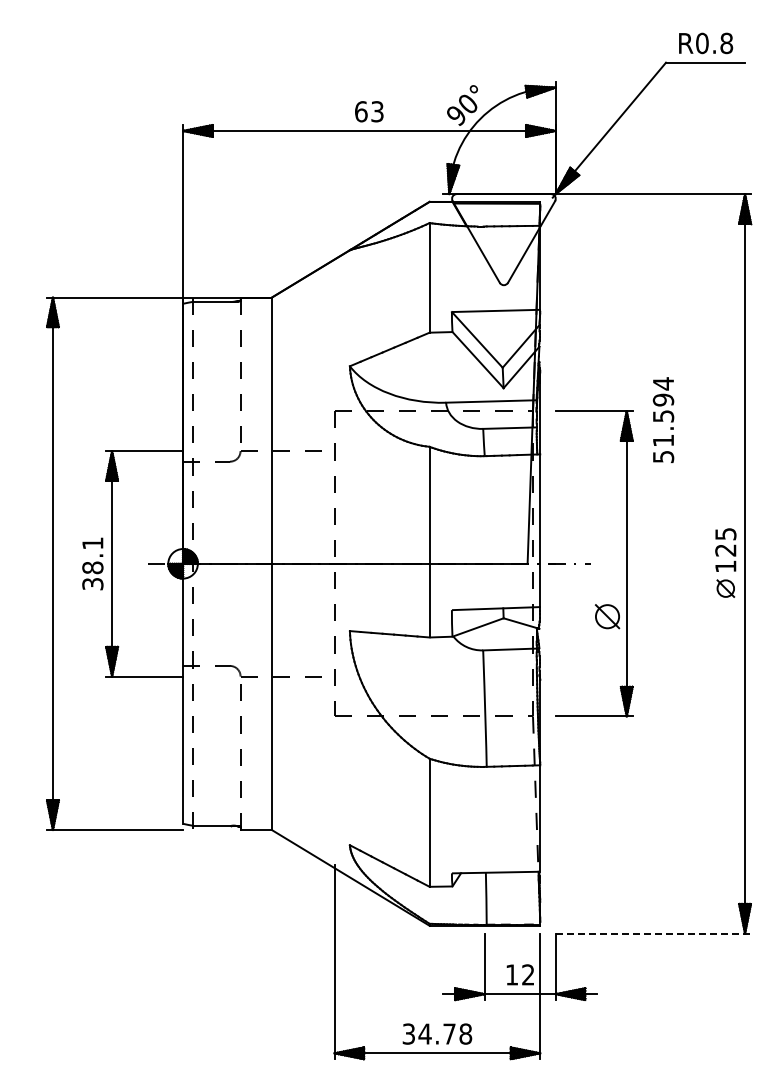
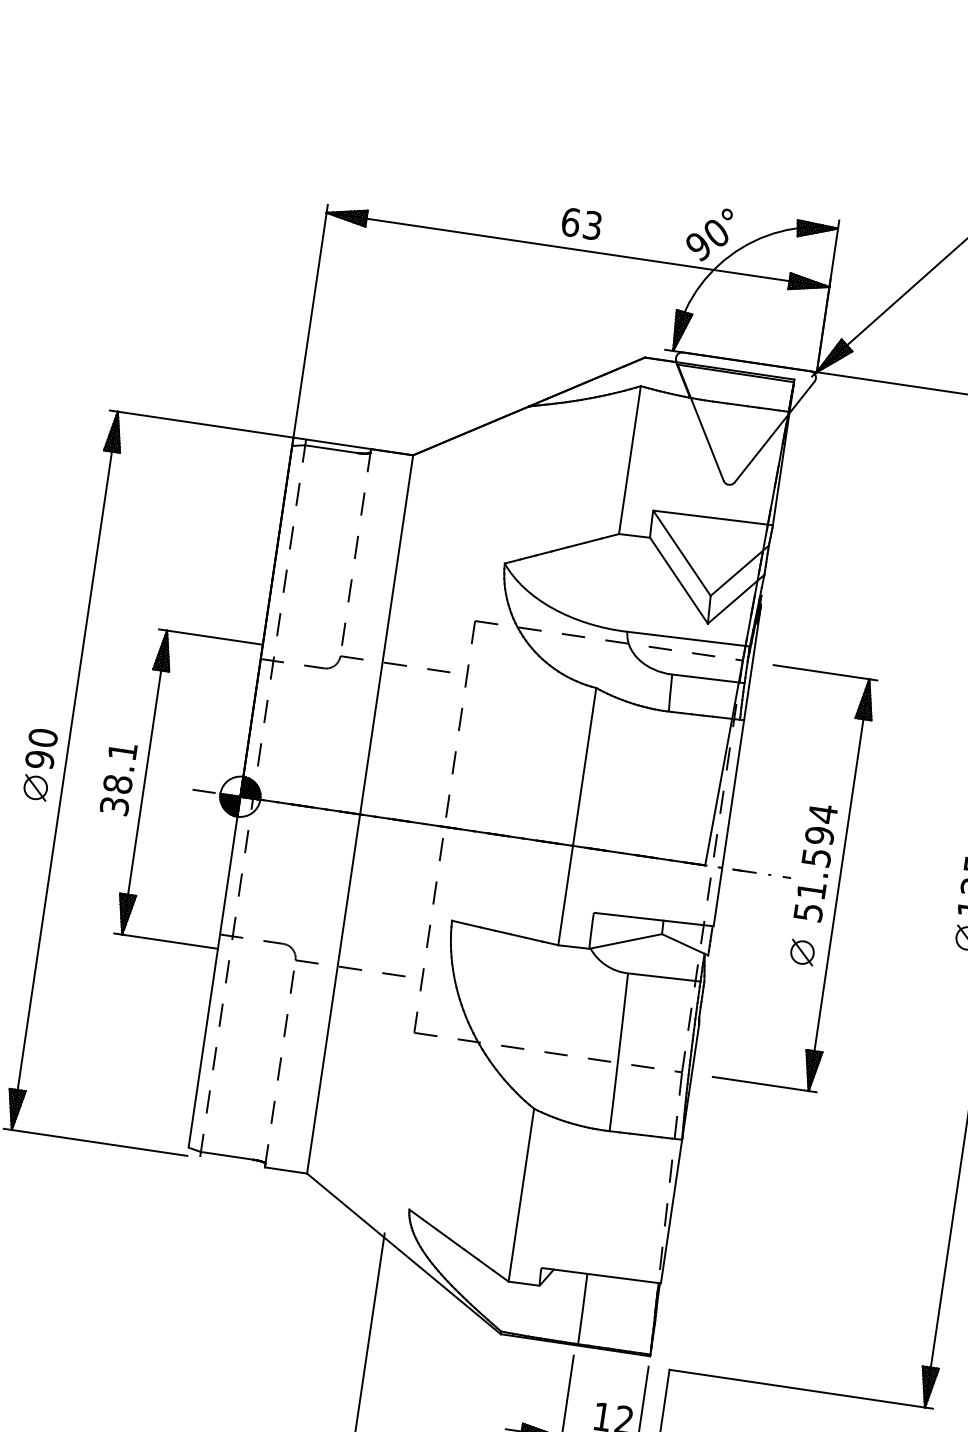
text: (663, 419) -> (815, 862), moved
part: (33, 561) -> (39, 763), added
part: (607, 616) -> (802, 952), size x0.71
line: (653, 933) -> (801, 1389), dashed -> solid

